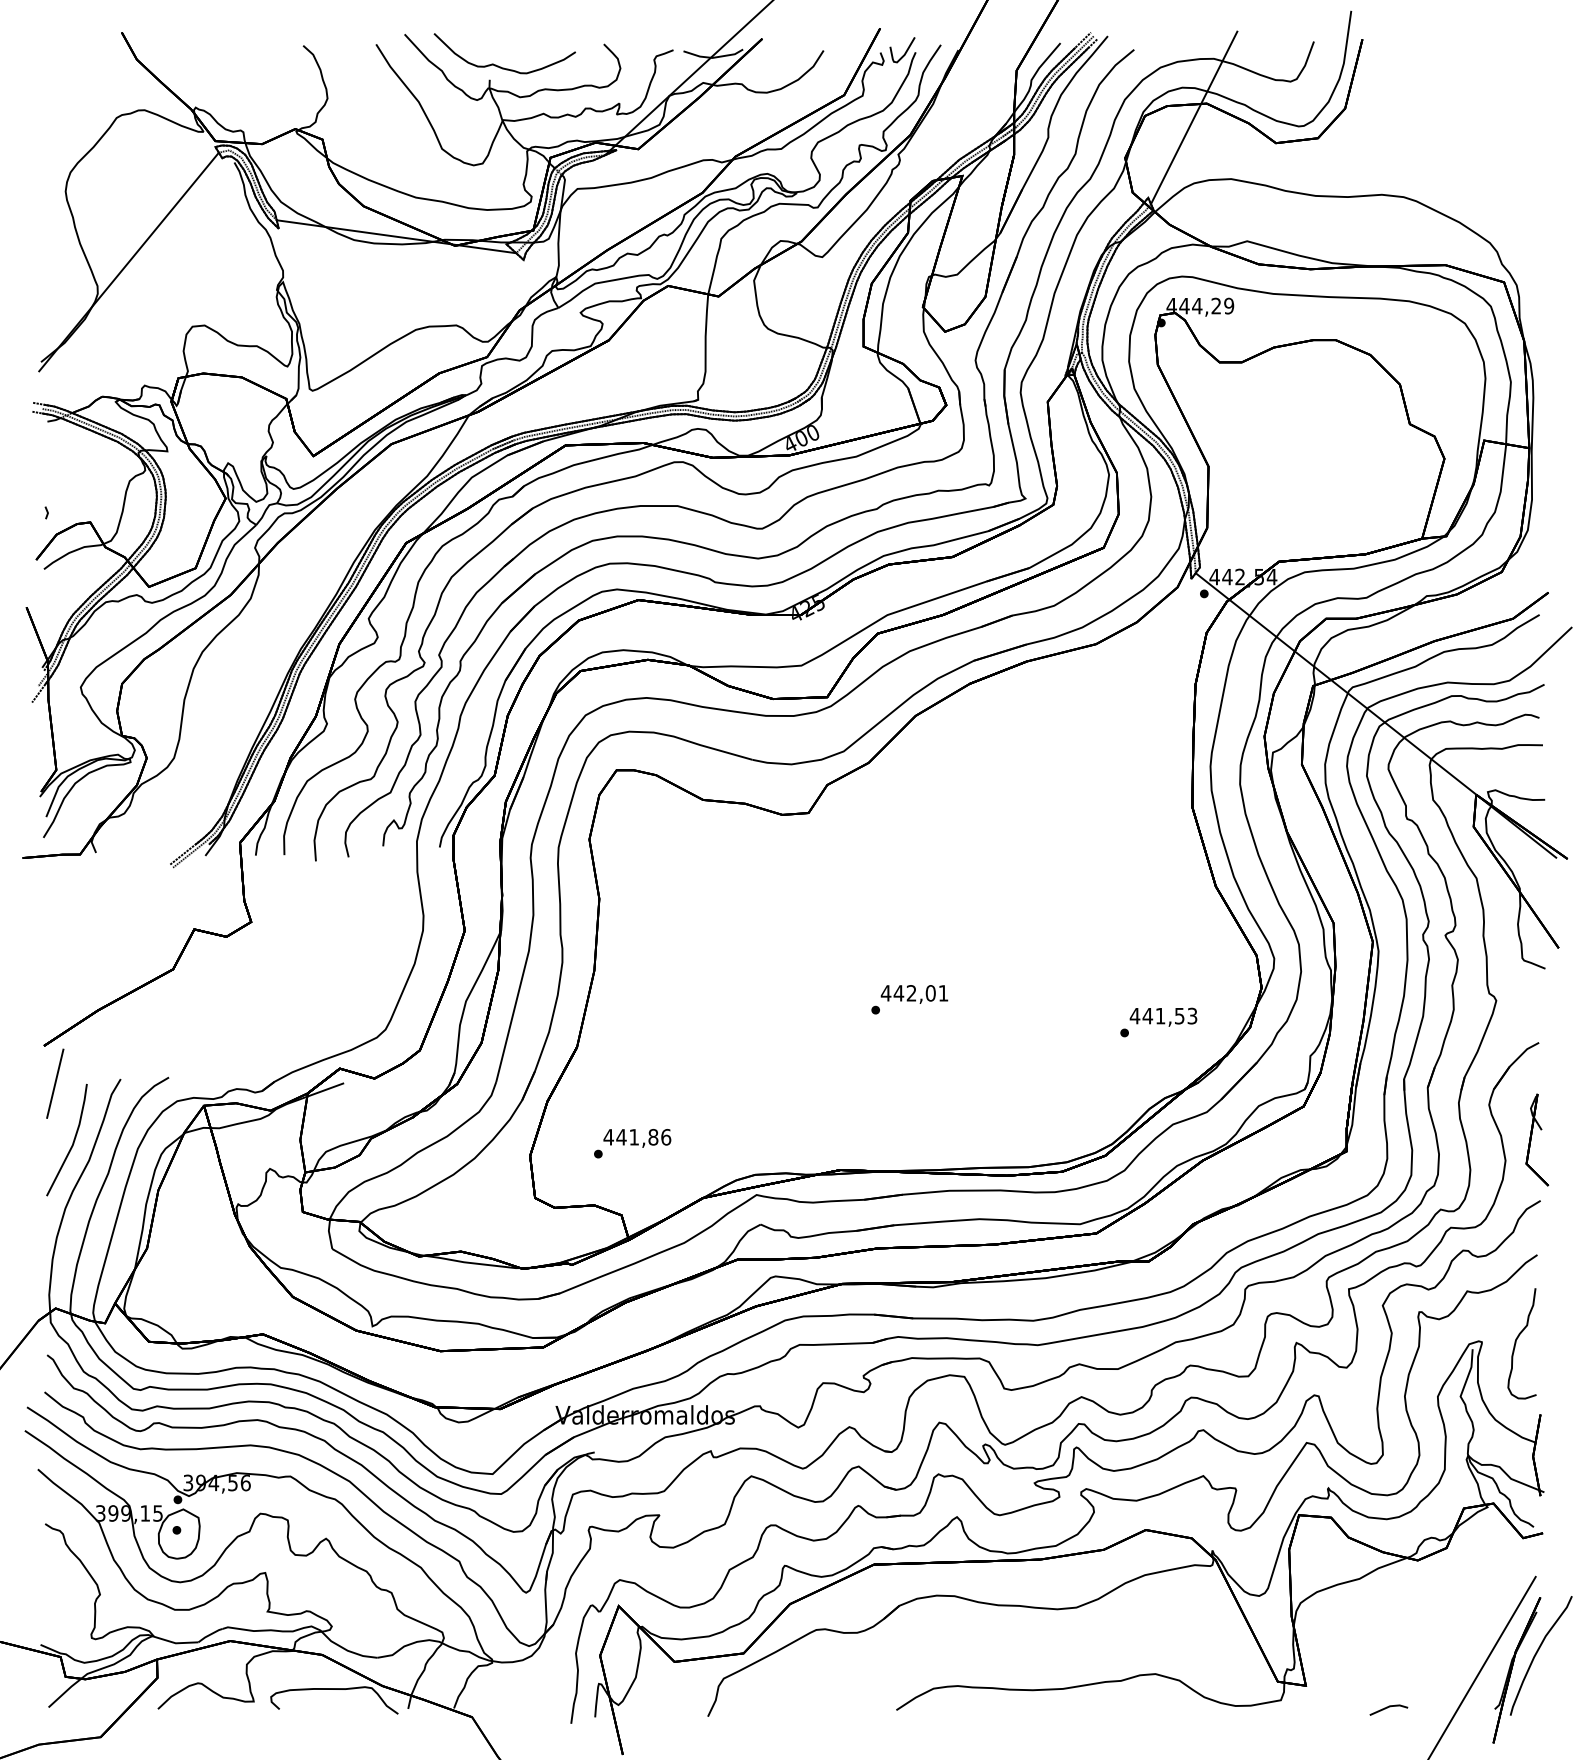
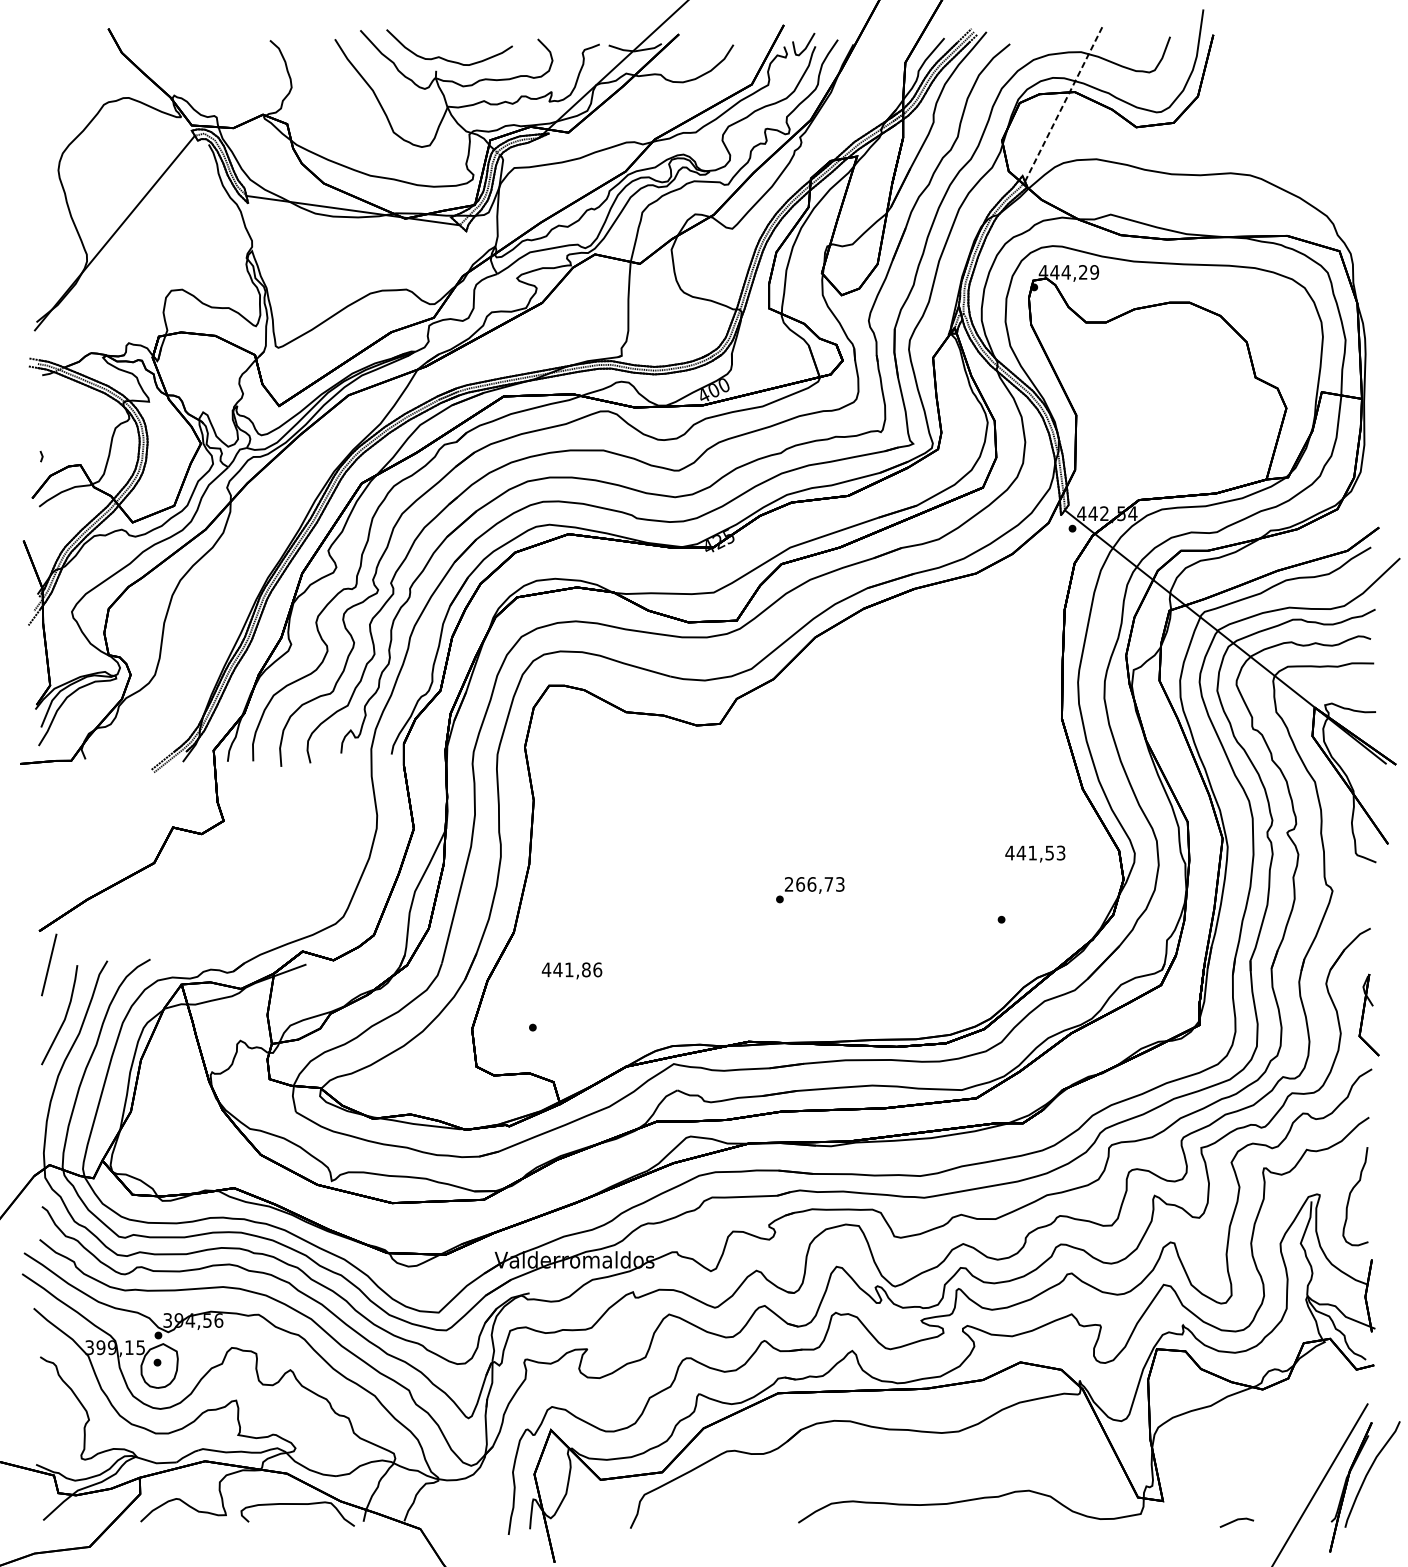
line: (1194, 117) -> (1063, 104), solid -> dashed
text: (914, 993) -> (814, 884), 442,01 -> 266,73
text: (1163, 1016) -> (1035, 853), moved
text: (637, 1138) -> (572, 970), moved

